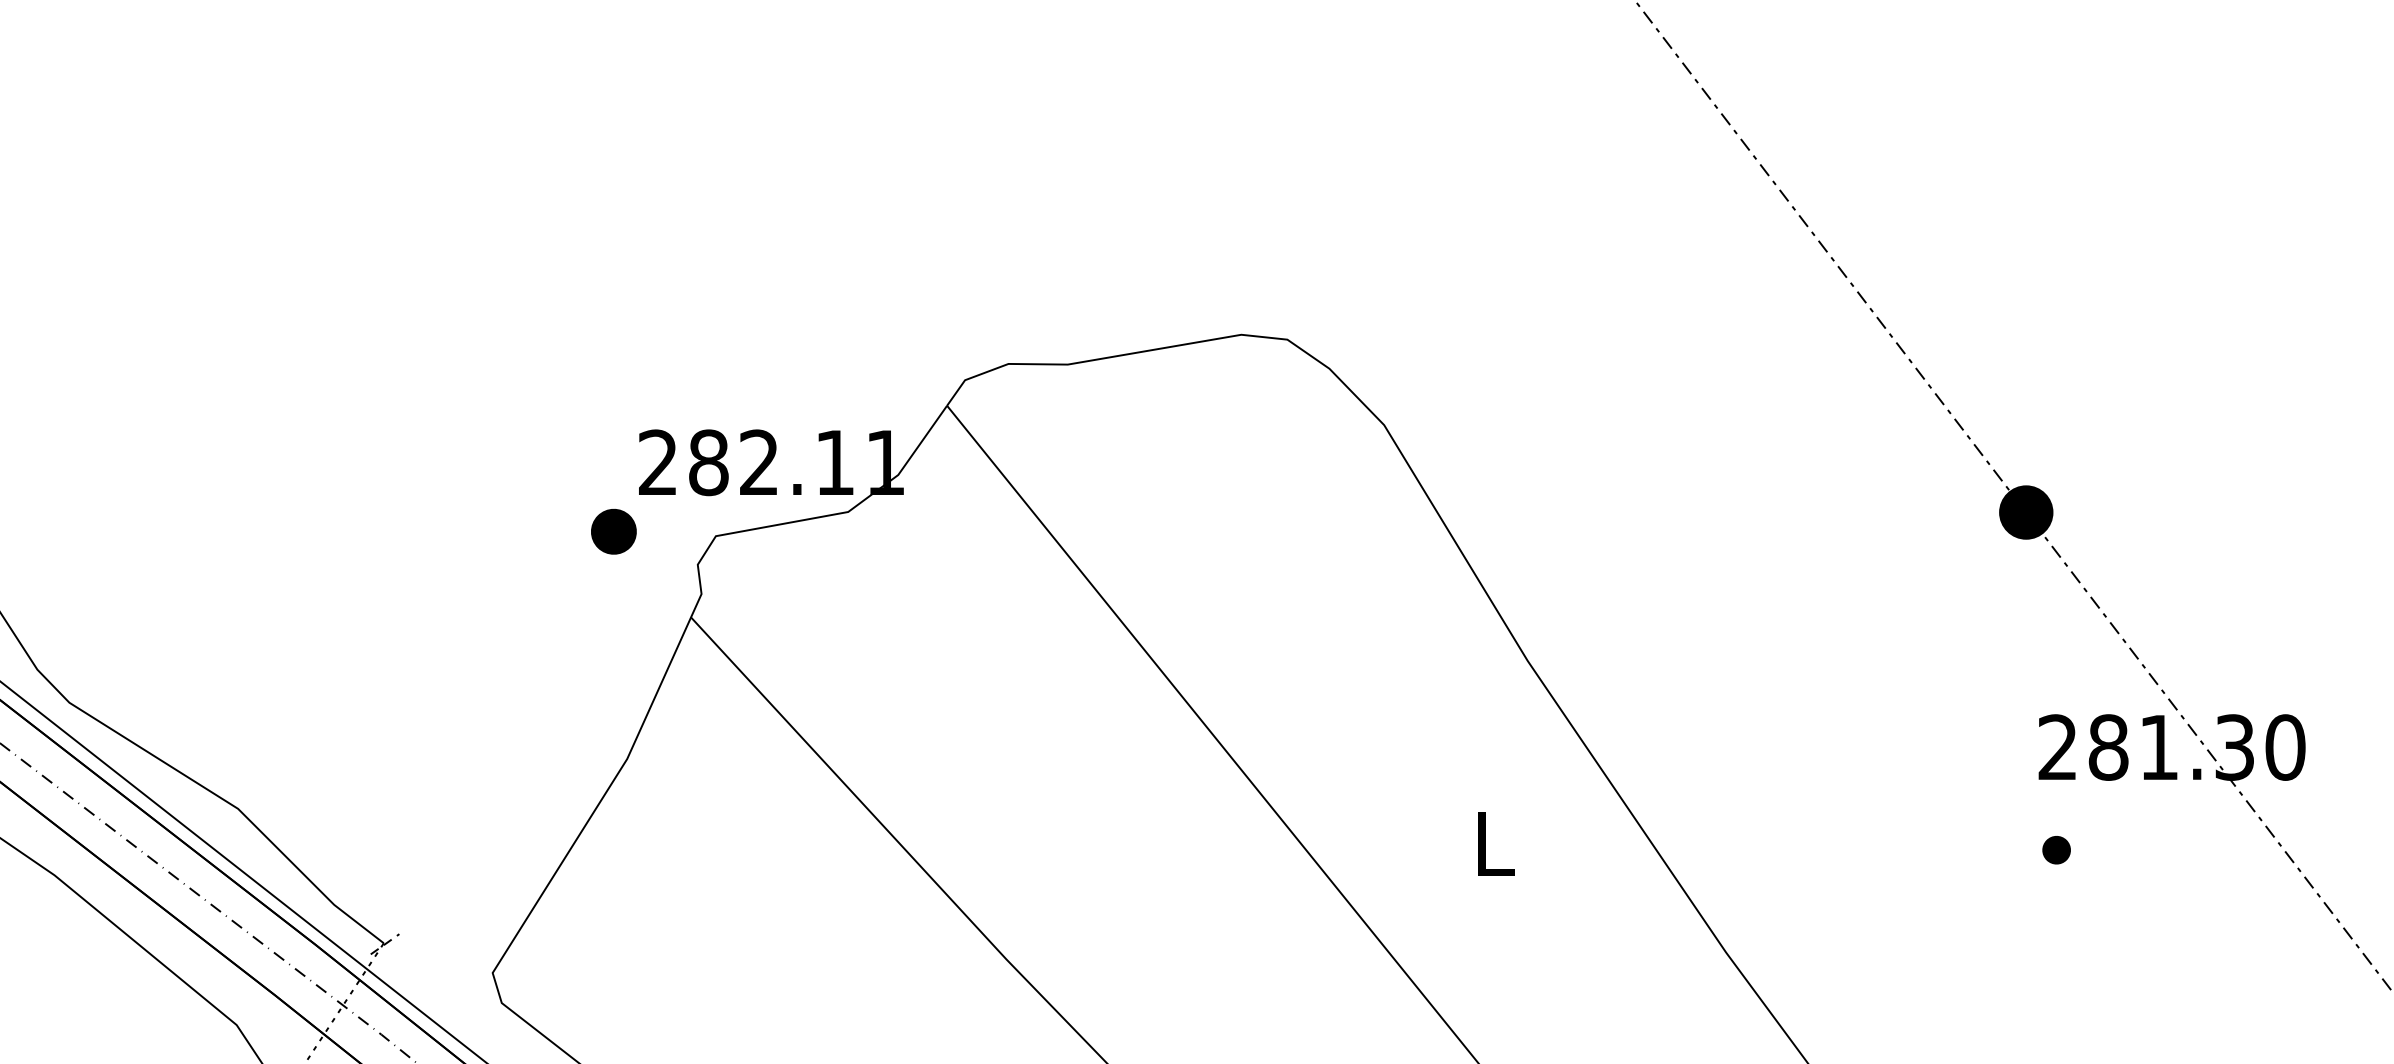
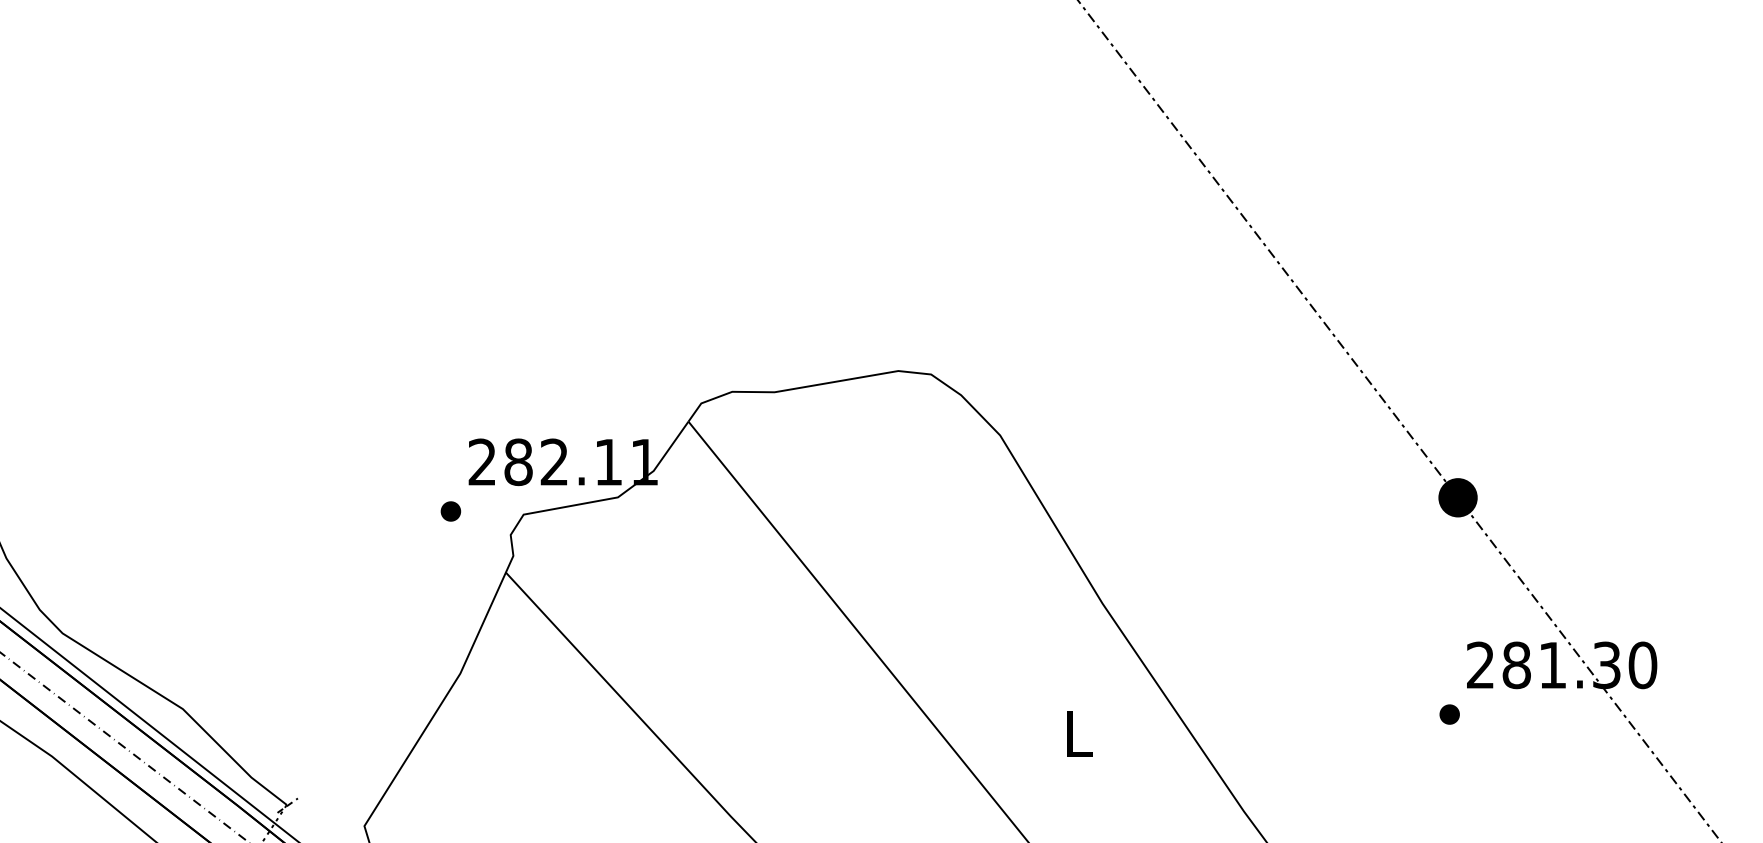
part: (613, 531) -> (450, 511), size x0.62
part: (2056, 850) -> (1449, 714), moved

